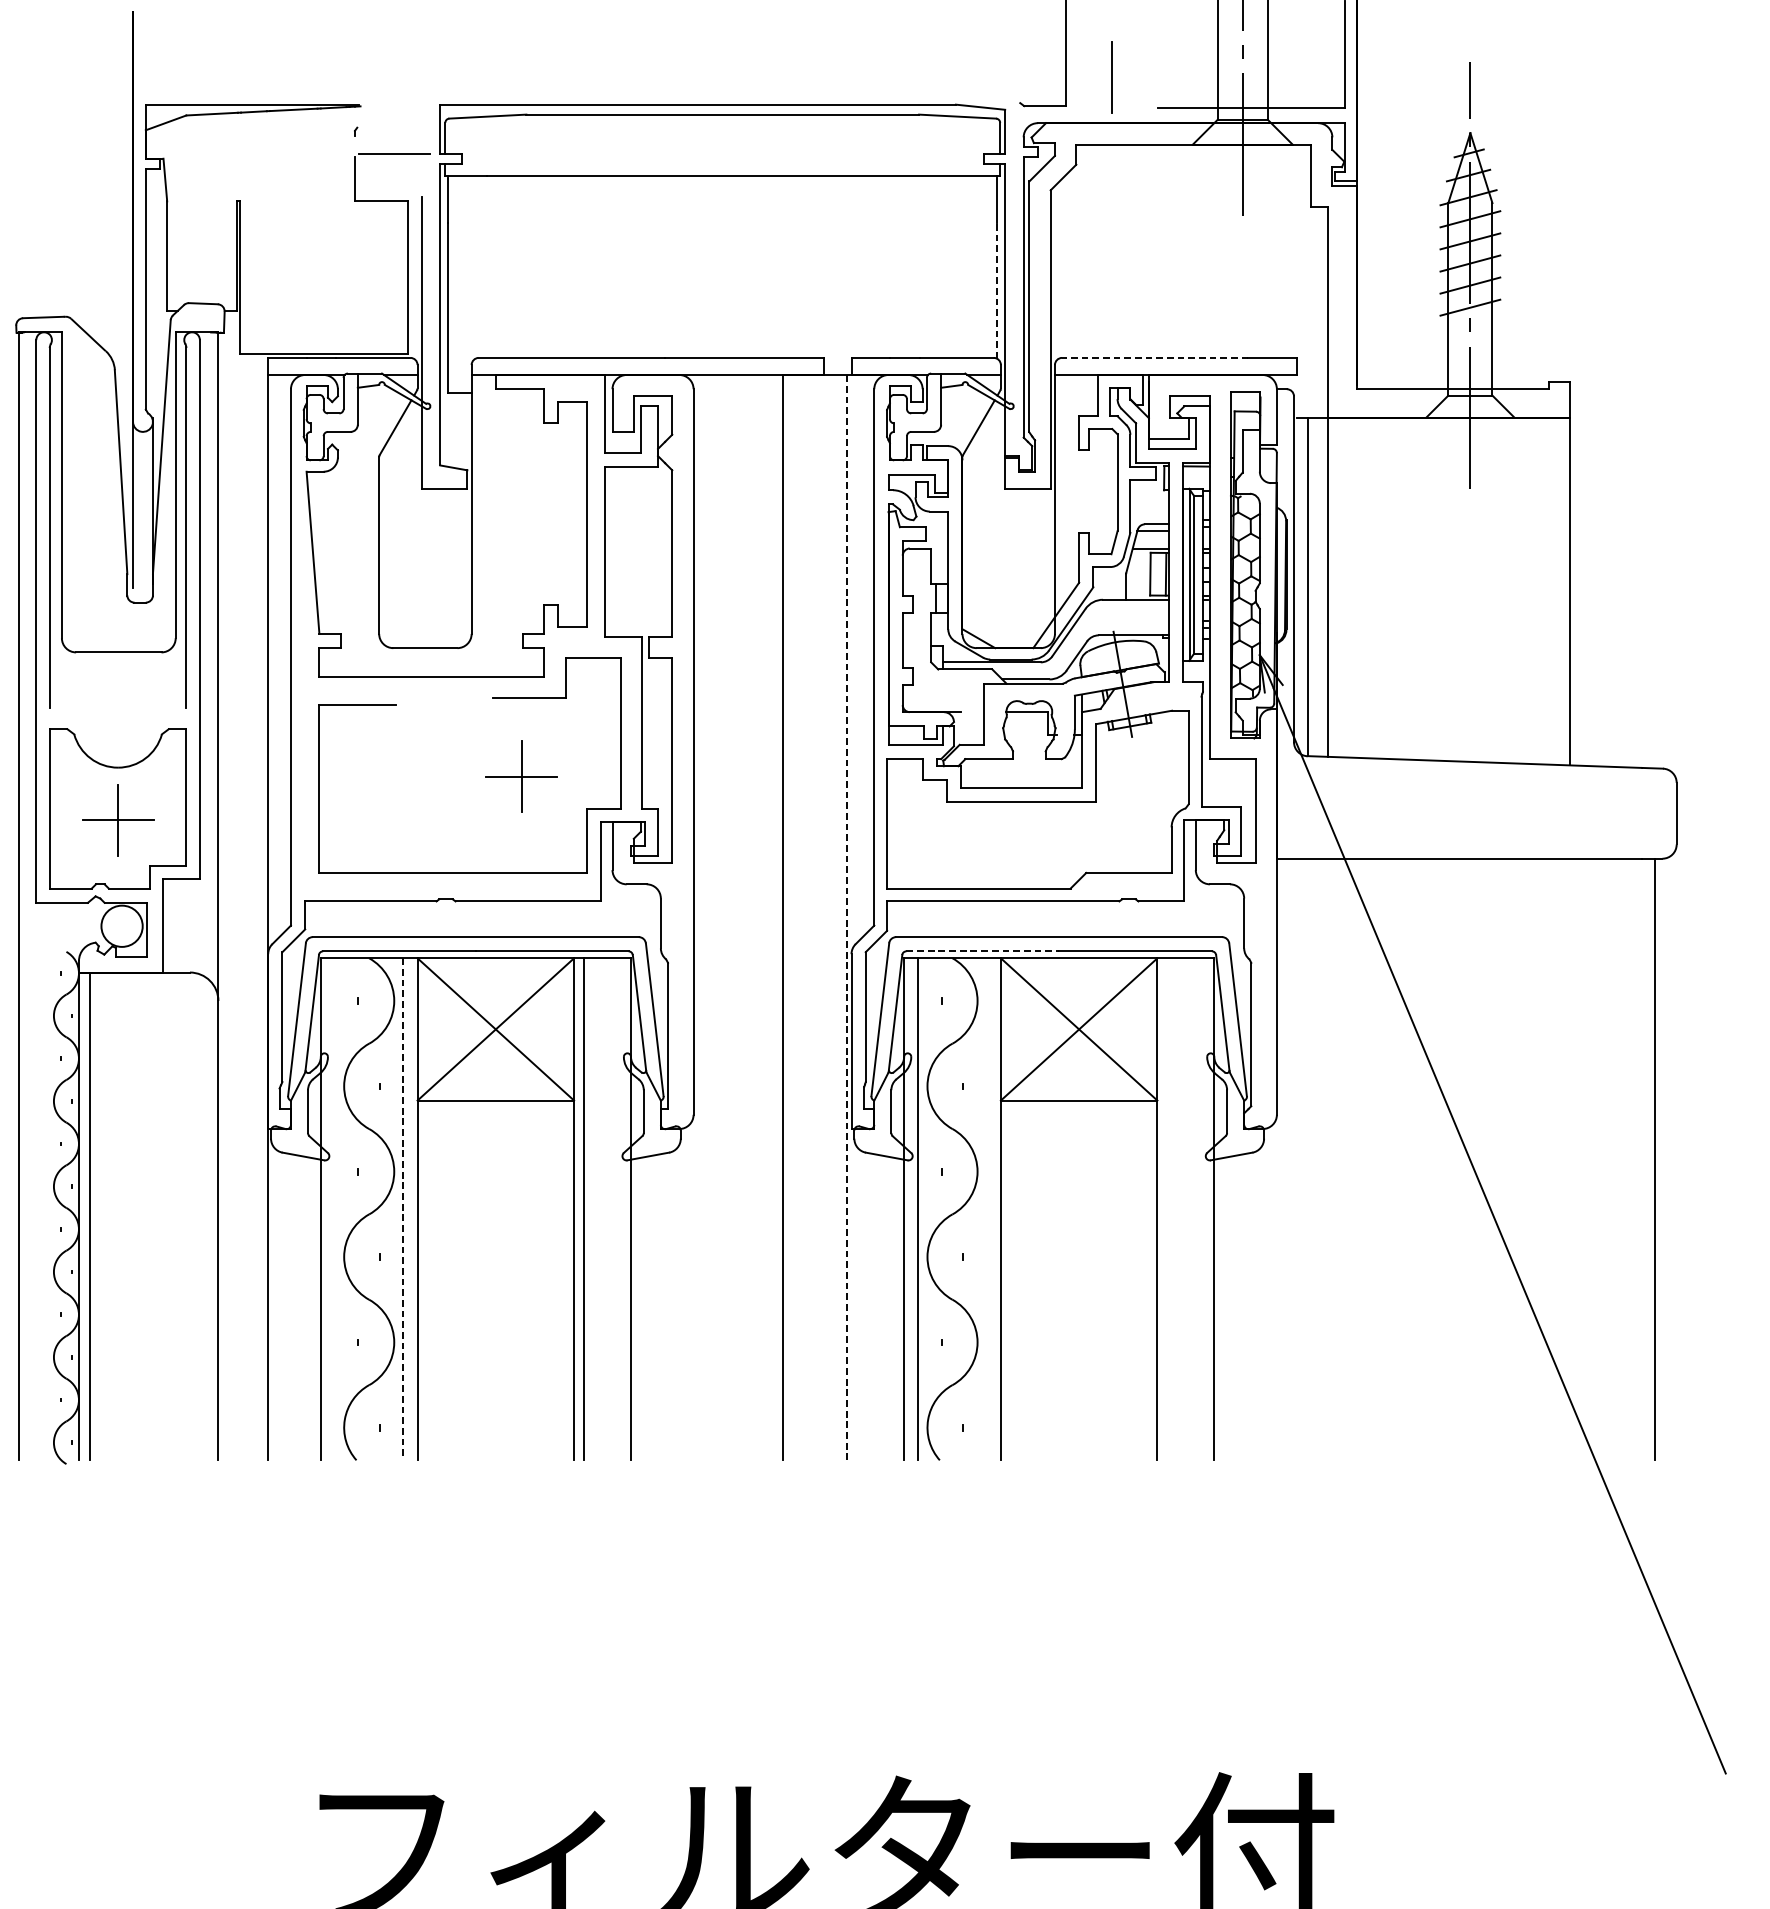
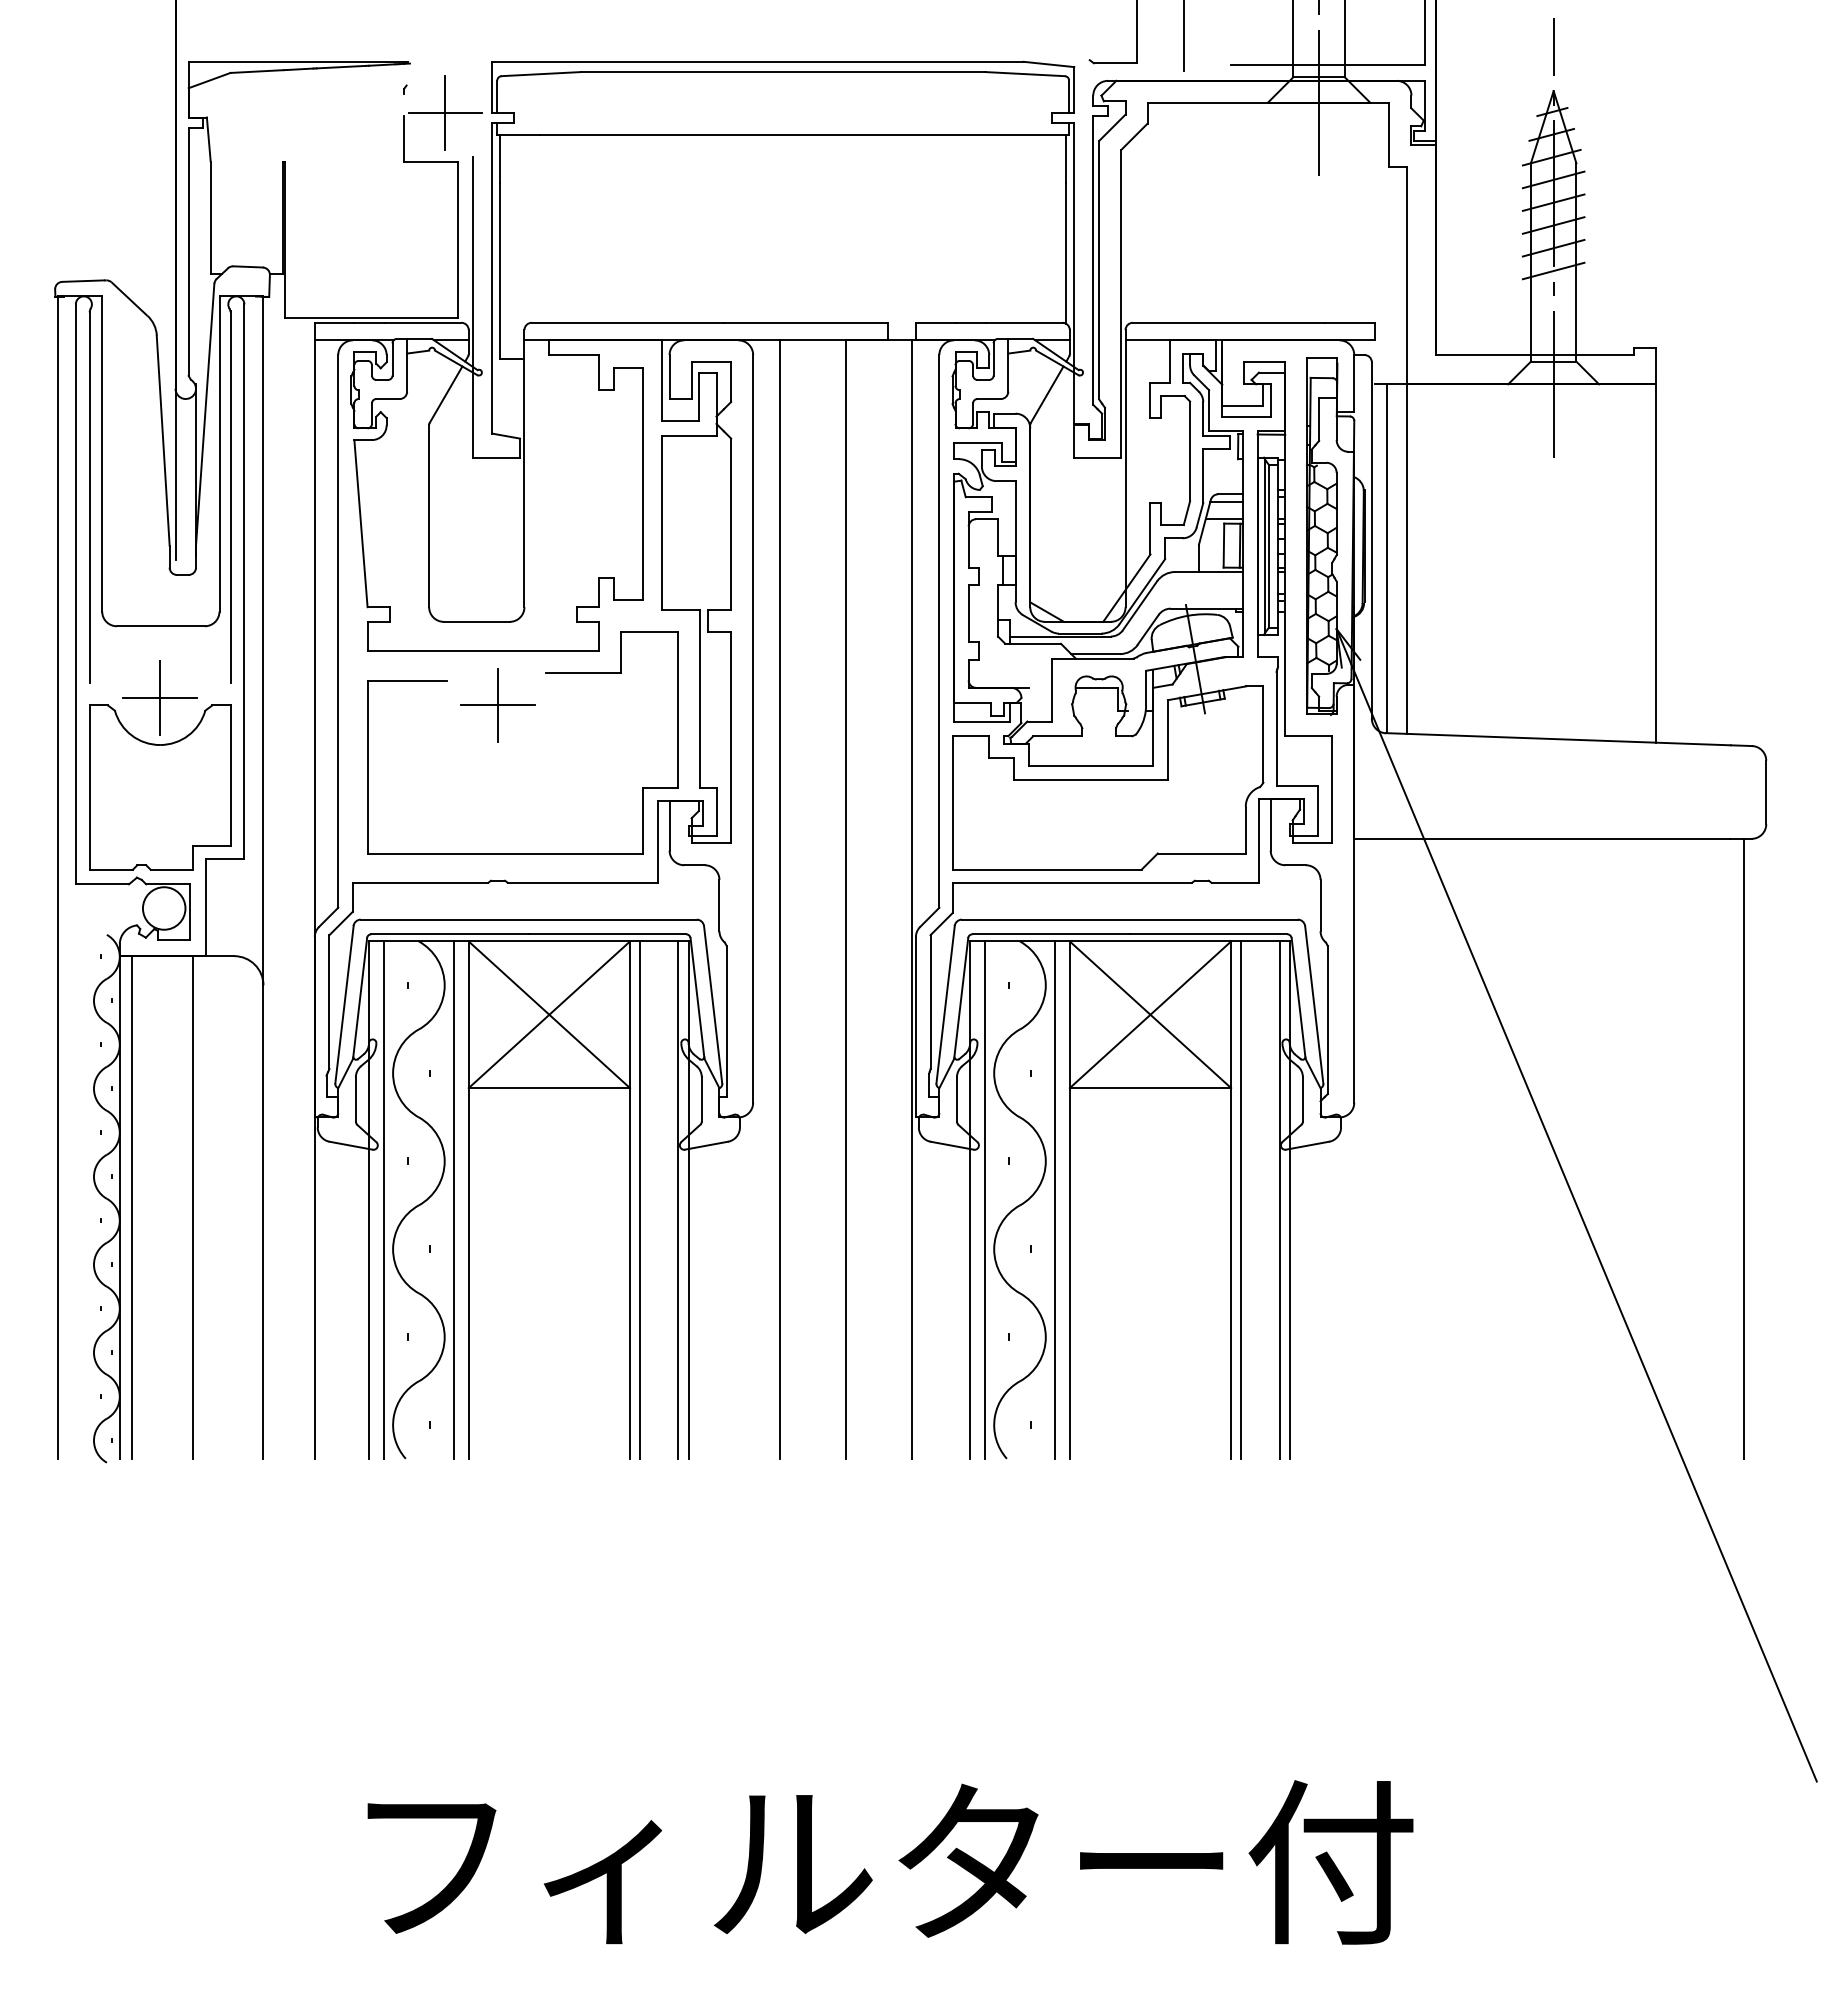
line: (395, 153) -> (445, 112), added
line: (997, 290) -> (1066, 253), dashed -> solid
line: (1154, 357) -> (1228, 322), dashed -> solid
part: (521, 776) -> (497, 705), moved
part: (117, 819) -> (159, 697), moved
line: (719, 917) -> (779, 899), added
line: (847, 917) -> (911, 899), dashed -> solid
line: (983, 951) -> (1051, 934), dashed -> solid
line: (334, 1208) -> (383, 1199), added
line: (621, 1208) -> (678, 1199), added
line: (986, 1208) -> (1055, 1199), added
line: (1167, 1208) -> (1241, 1199), added
line: (1204, 1208) -> (1279, 1199), added
line: (403, 1209) -> (454, 1200), dashed -> solid
line: (150, 1216) -> (193, 1207), added

